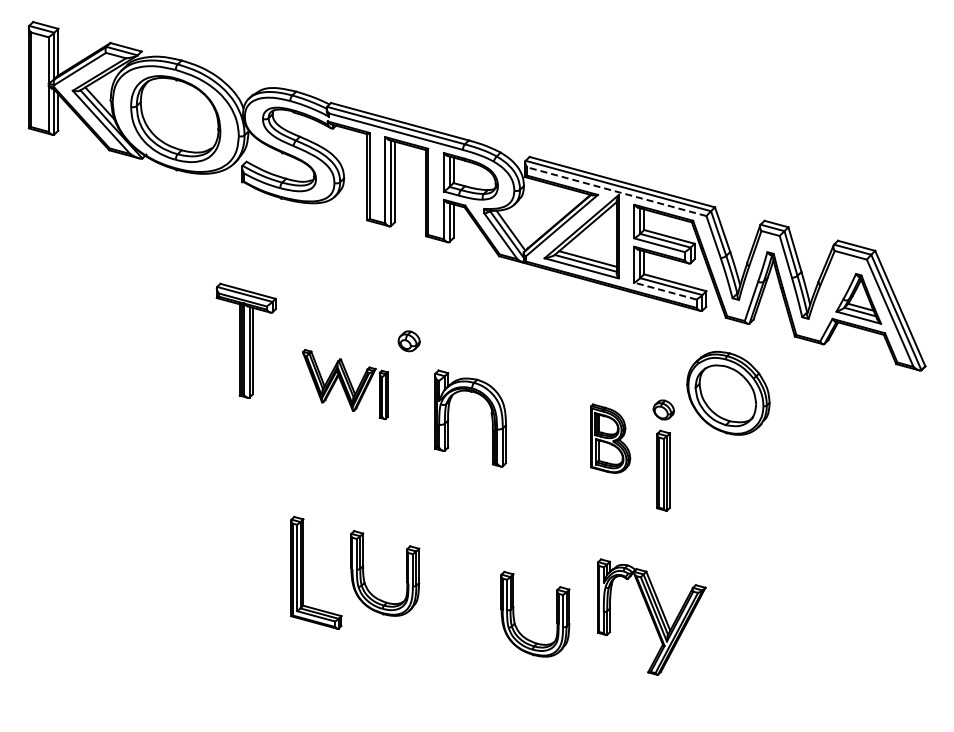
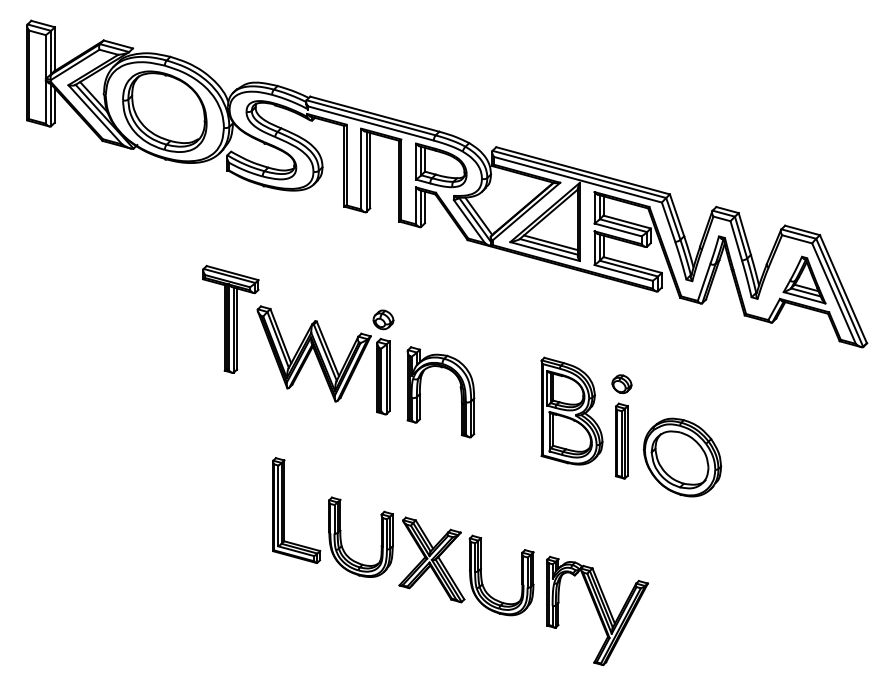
line: (616, 191) -> (577, 179), dashed -> solid
line: (665, 291) -> (623, 273), dashed -> solid
part: (345, 384) -> (323, 360), size x1.67
part: (728, 393) -> (682, 457), moved
part: (610, 438) -> (572, 410), size x1.67
part: (303, 572) -> (284, 510), moved
part: (460, 597) -> (431, 559), added
part: (651, 616) -> (597, 610), moved

